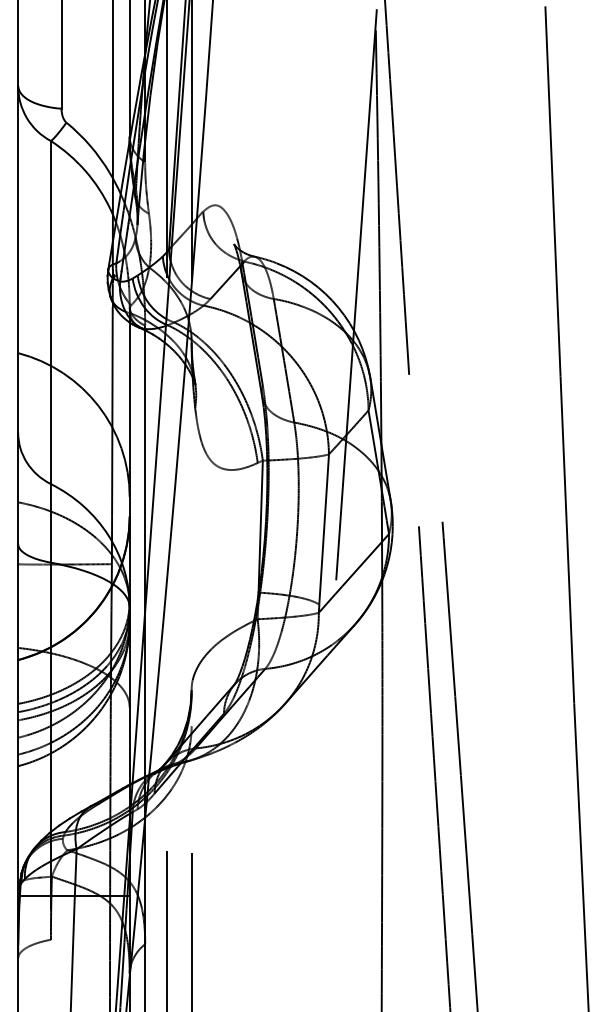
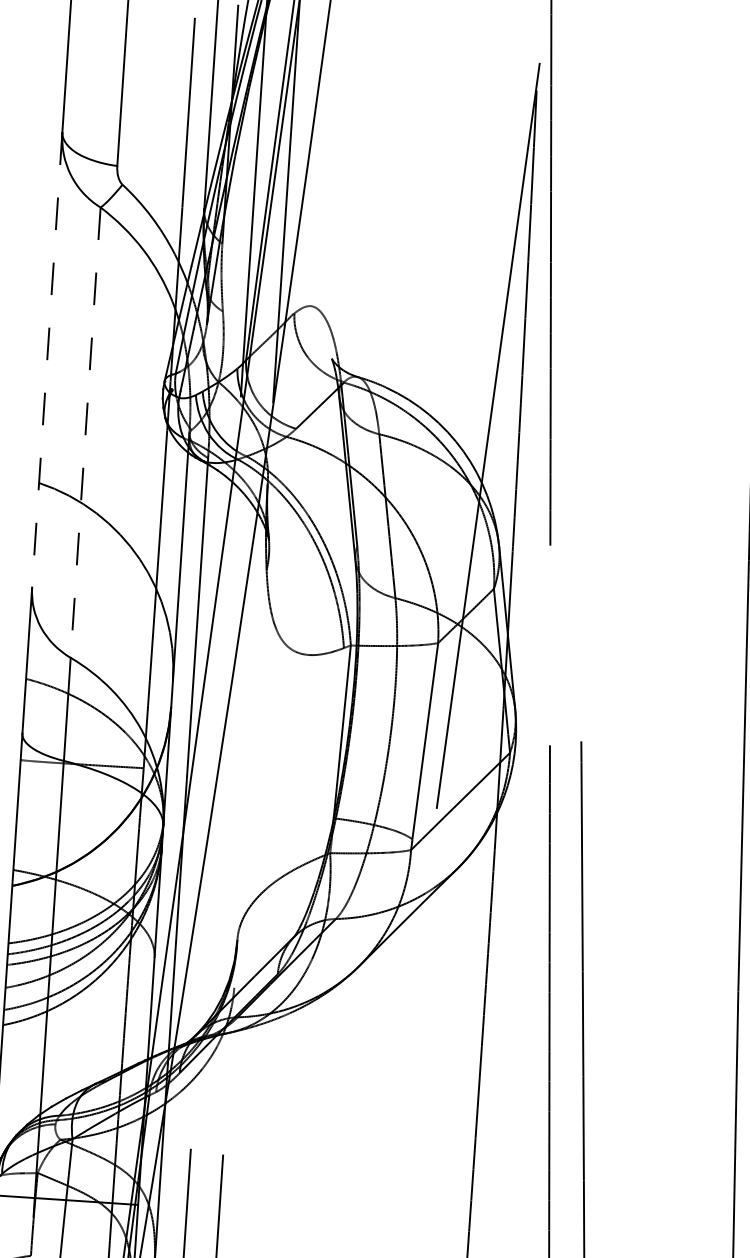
line: (18, 259) -> (47, 360), solid -> dashed
line: (50, 312) -> (85, 432), solid -> dashed

